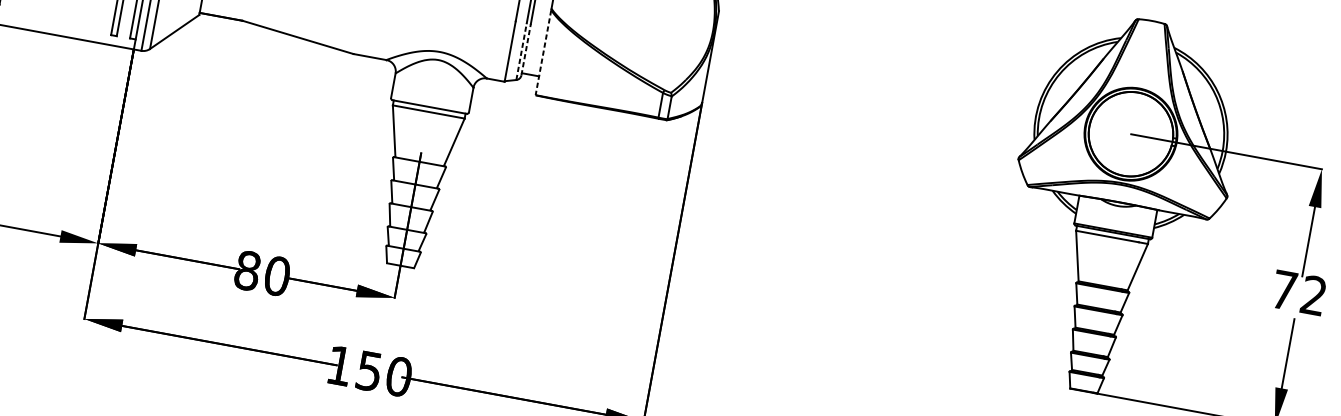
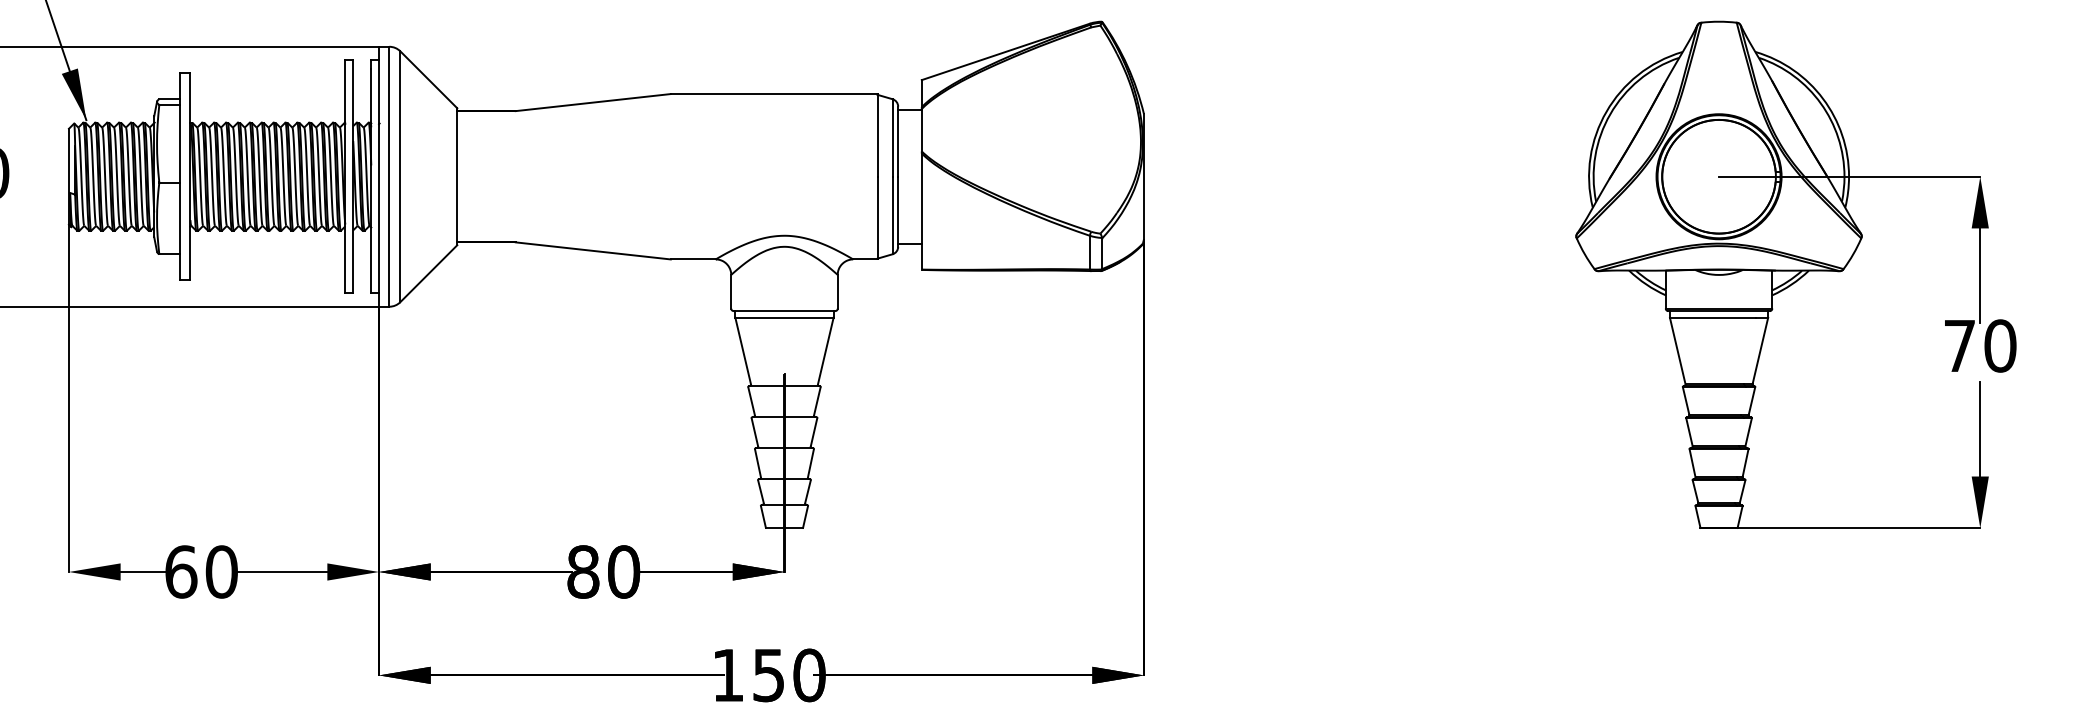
line: (526, 49) -> (898, 211), dashed -> solid
line: (521, 51) -> (892, 215), dashed -> solid
line: (543, 52) -> (921, 211), dashed -> solid
text: (1314, 295) -> (2000, 345), 72 -> 70

